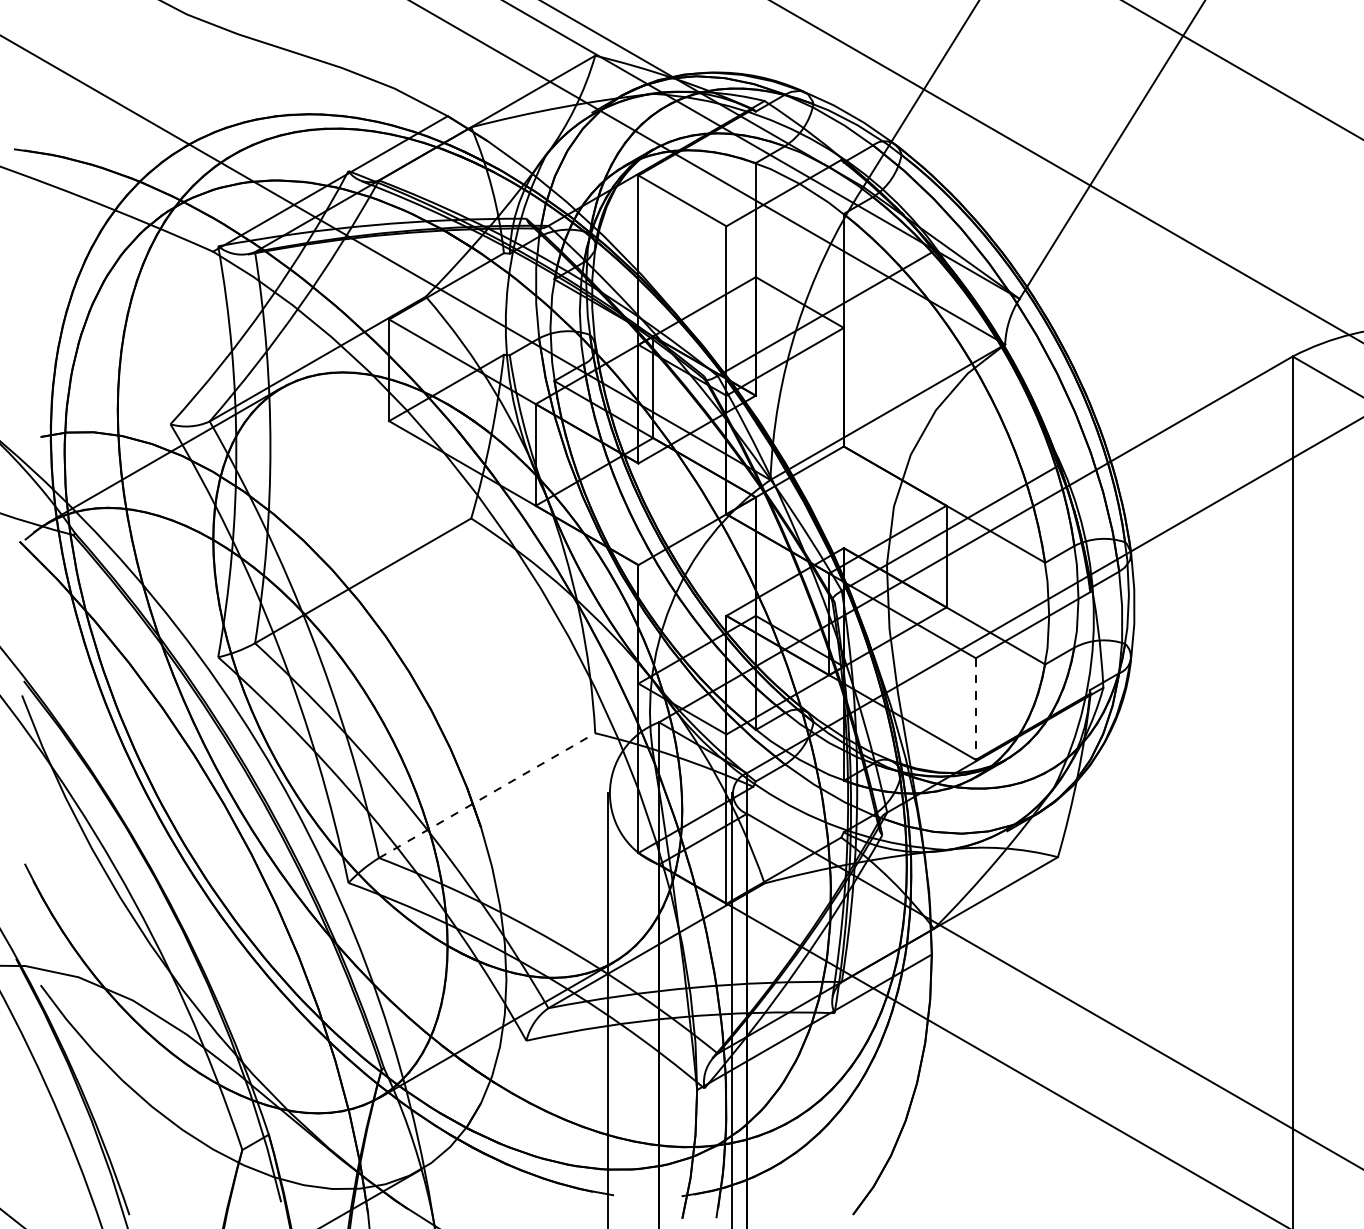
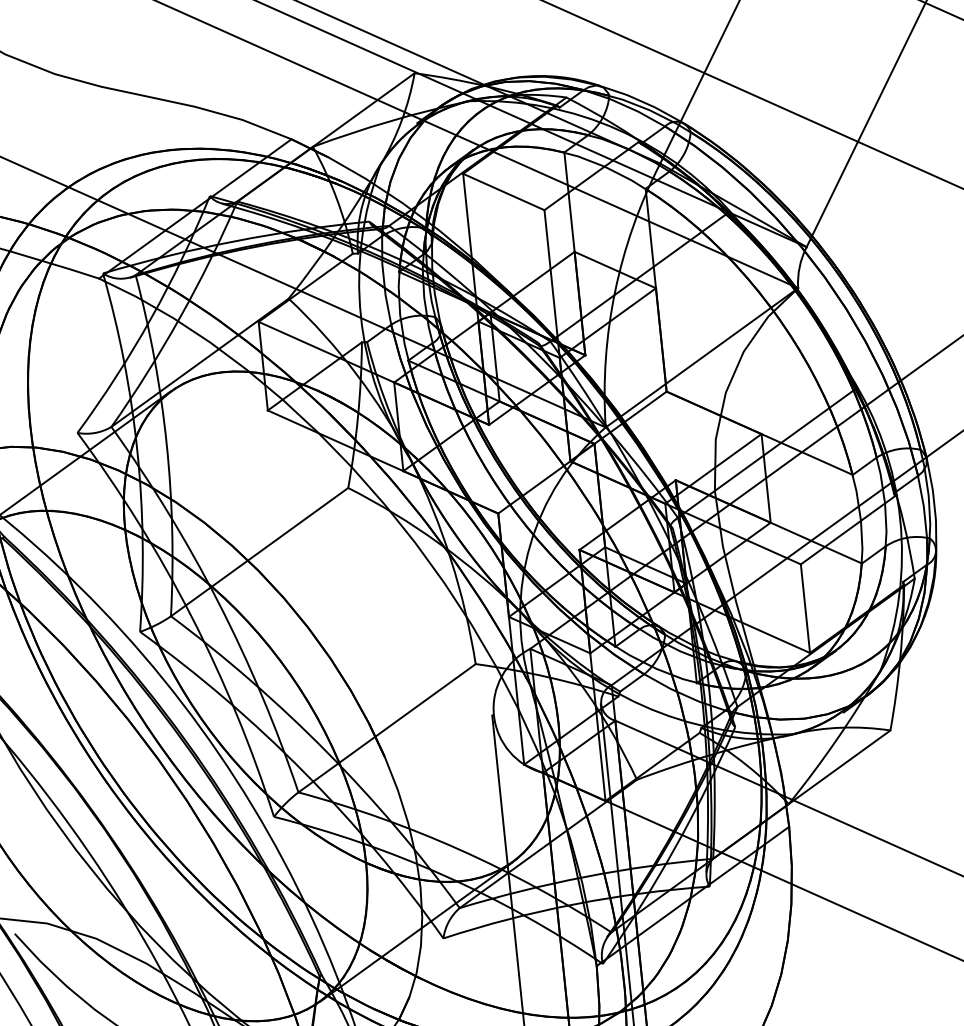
line: (975, 709) -> (805, 609), dashed -> solid
line: (487, 795) -> (387, 728), dashed -> solid

